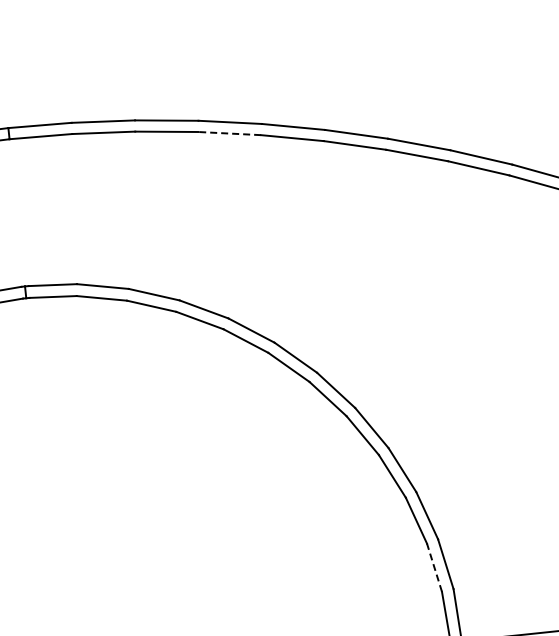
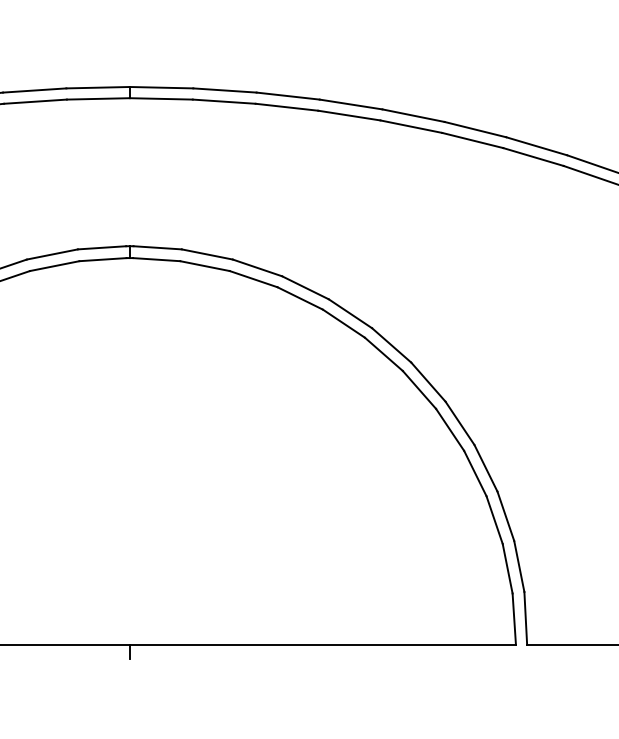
line: (228, 133) -> (348, 115), dashed -> solid
line: (434, 567) -> (507, 568), dashed -> solid

